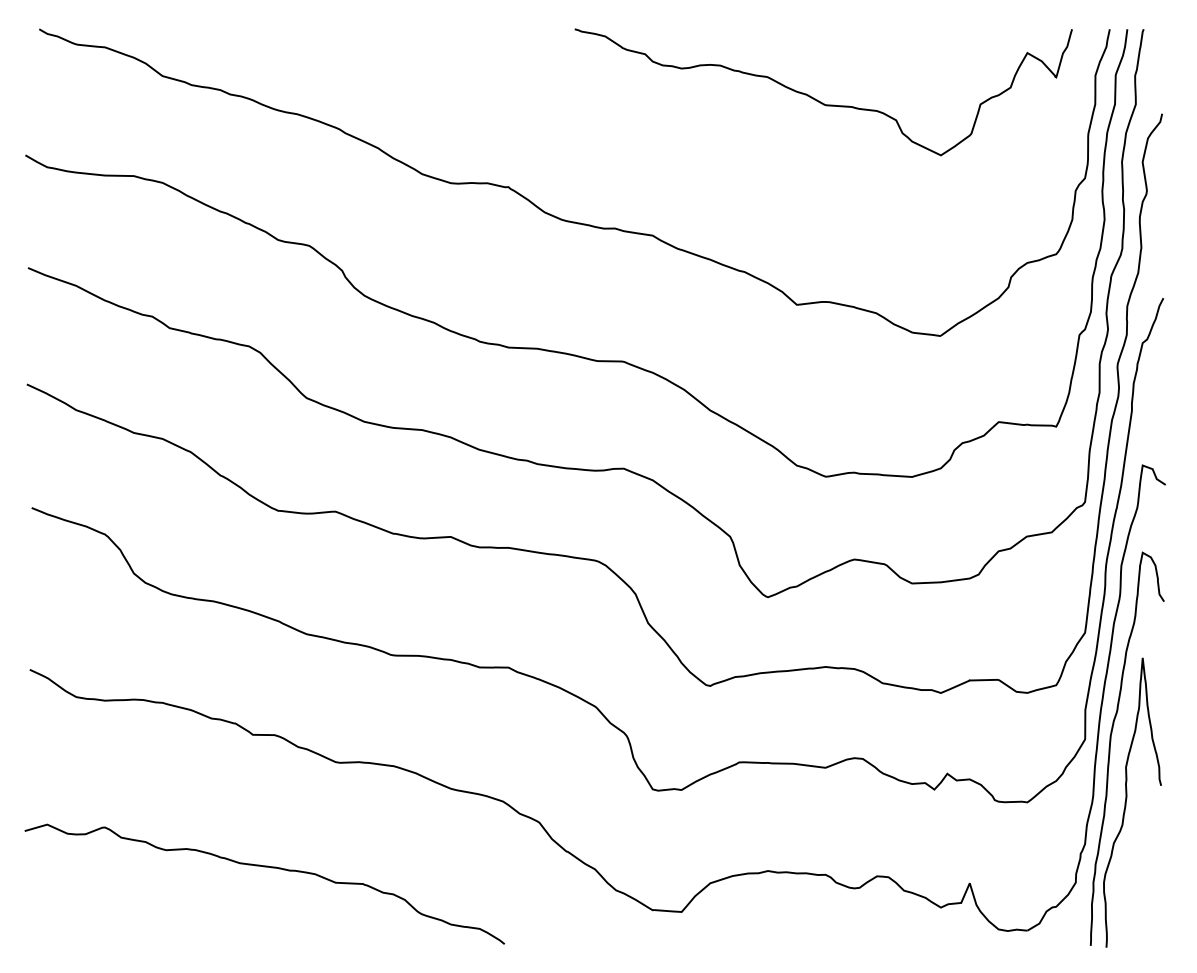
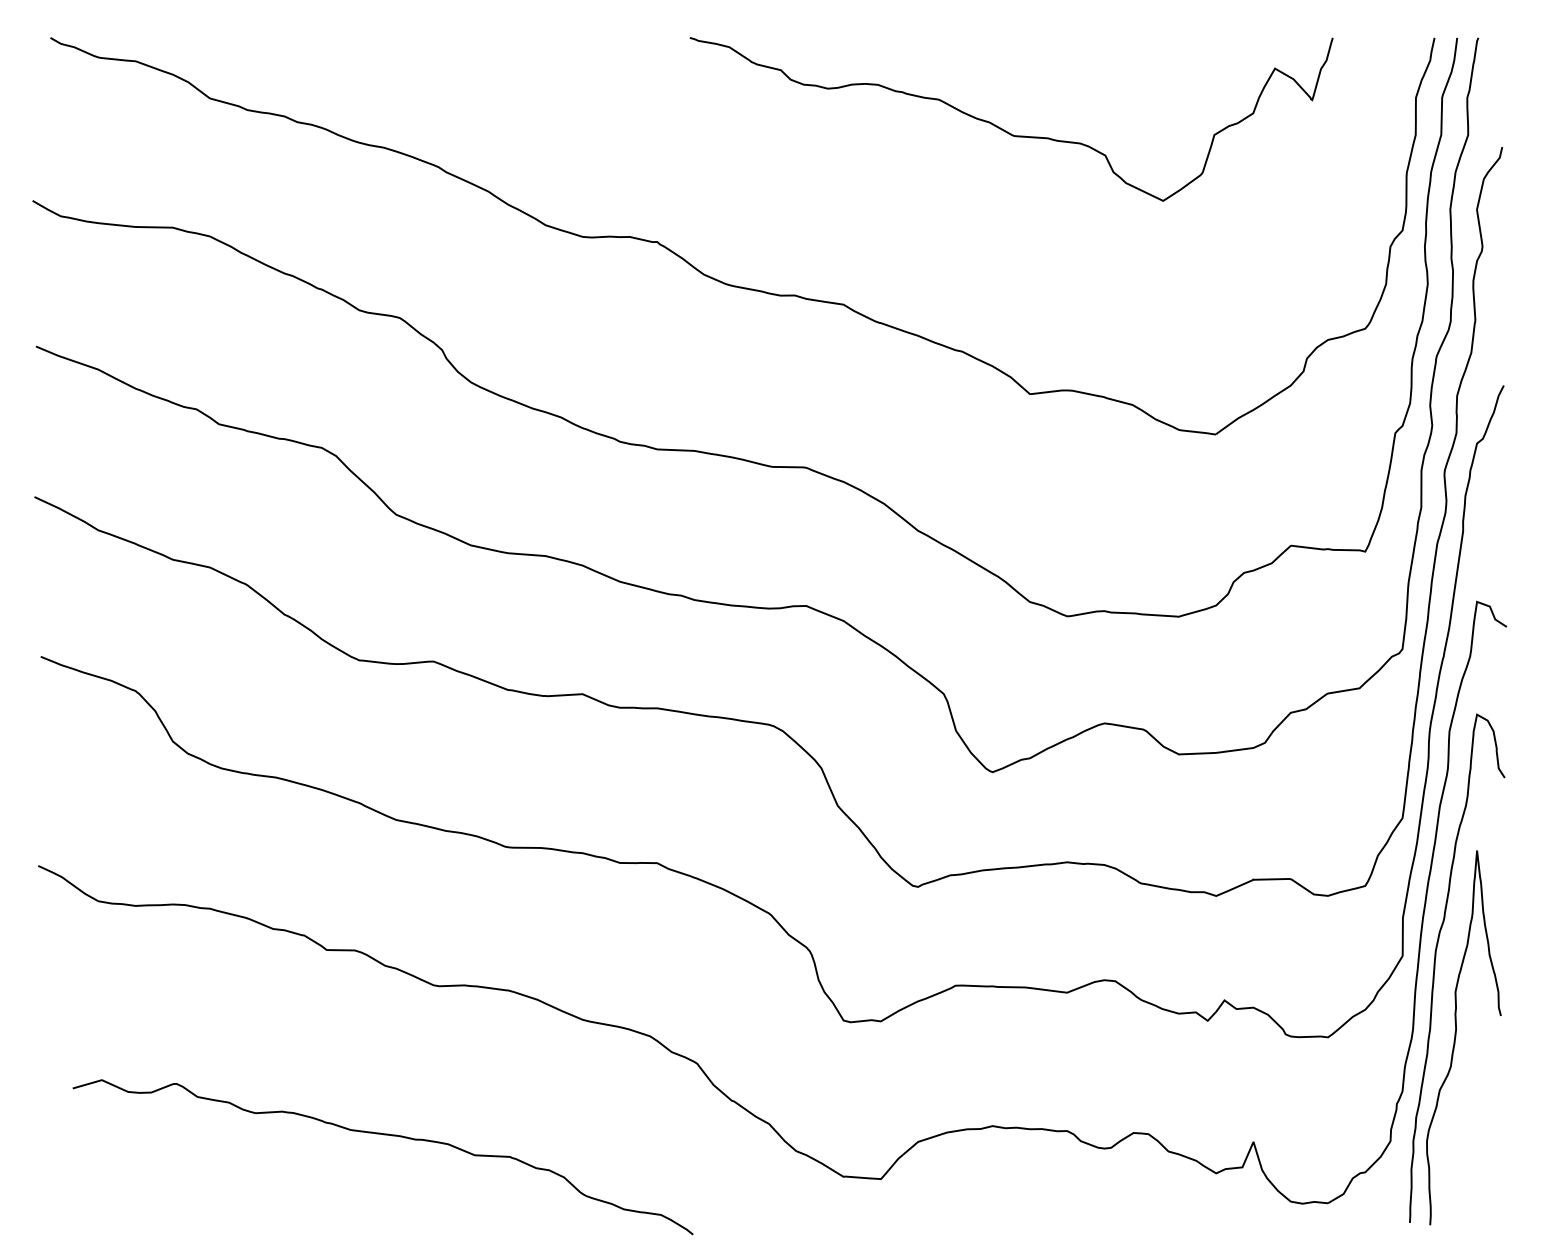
curve: (819, 100) -> (1006, 130), moved
curve: (265, 867) -> (383, 1135), moved

